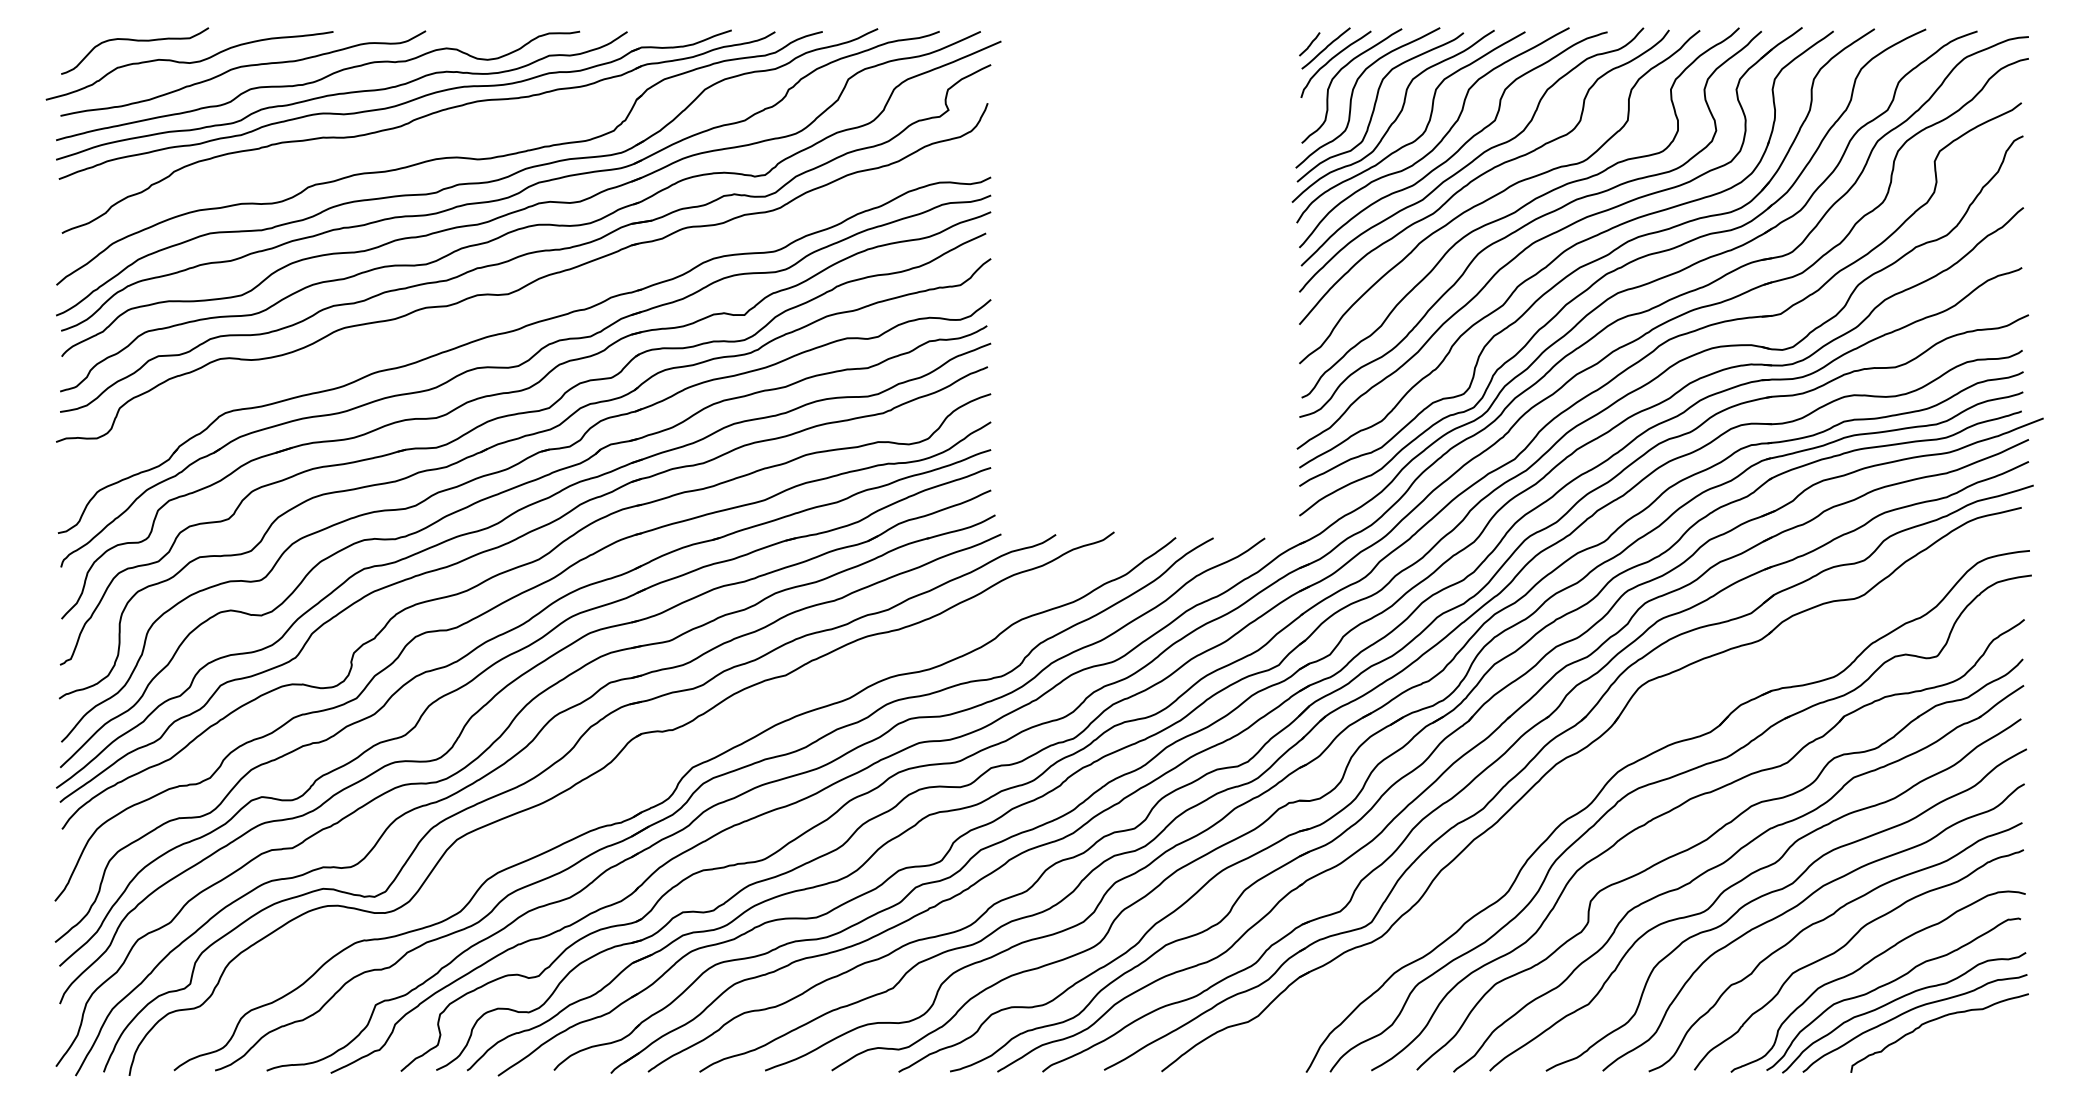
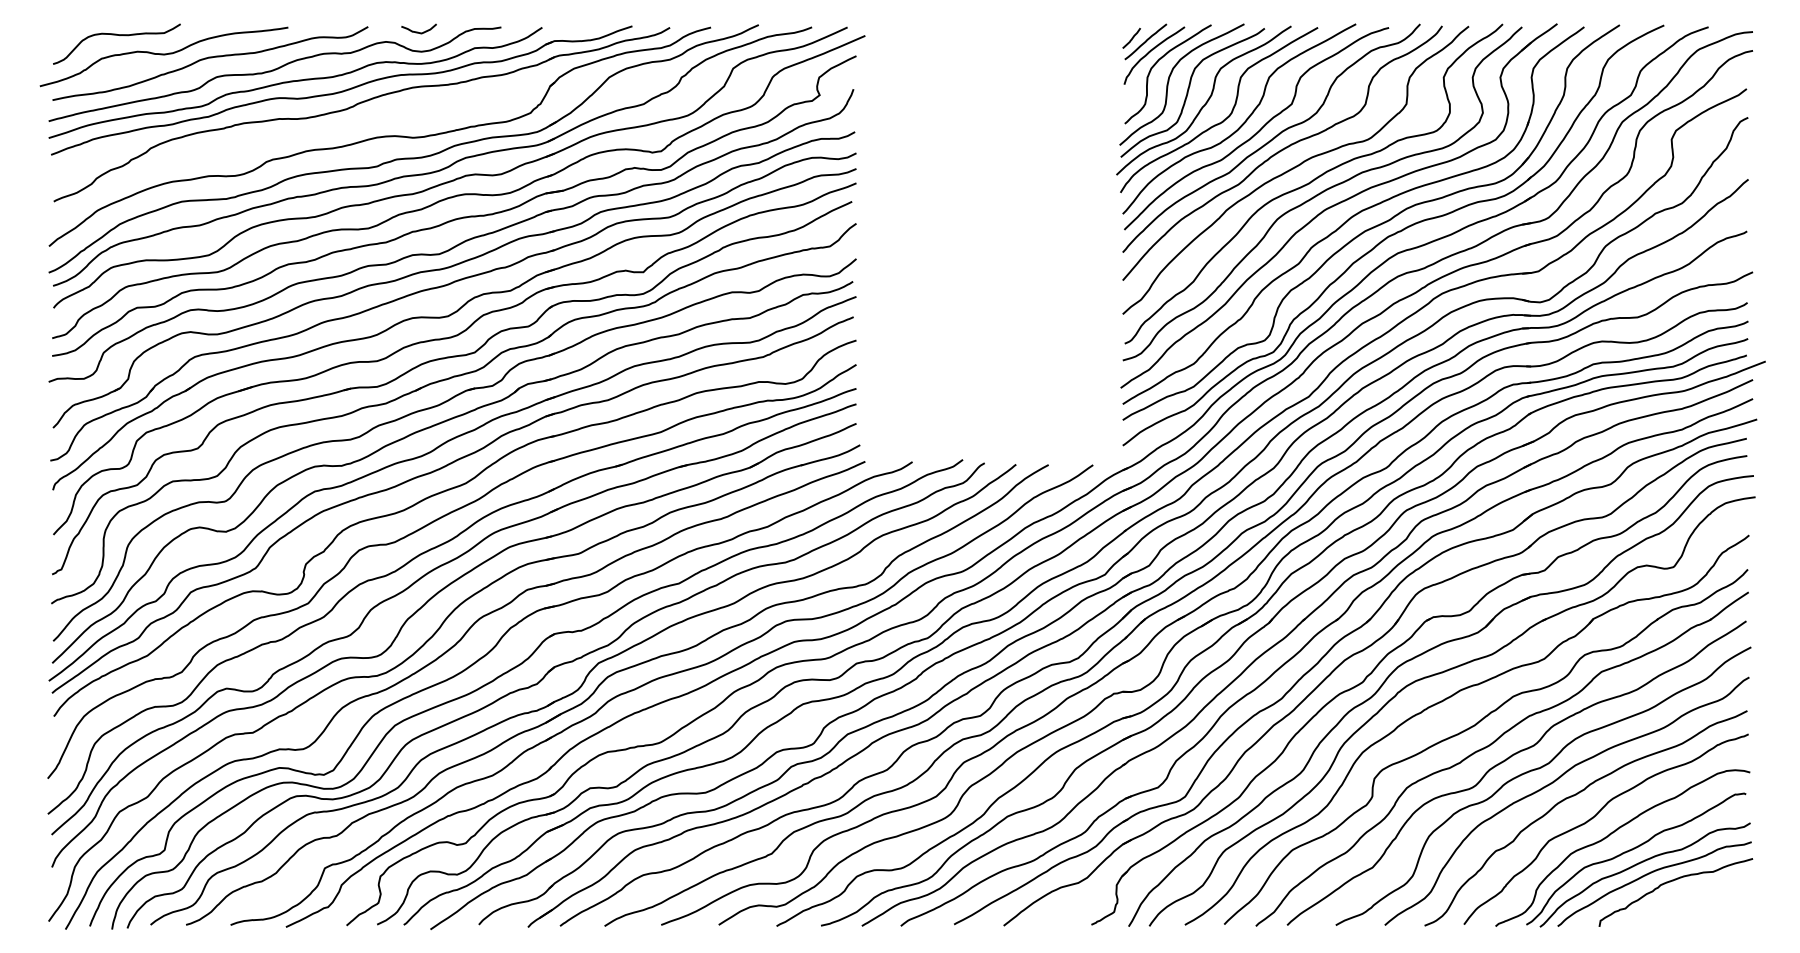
curve: (483, 36) -> (417, 31), added
part: (519, 310) -> (449, 268), added
part: (1613, 753) -> (1394, 651), added
part: (626, 788) -> (541, 681), added

